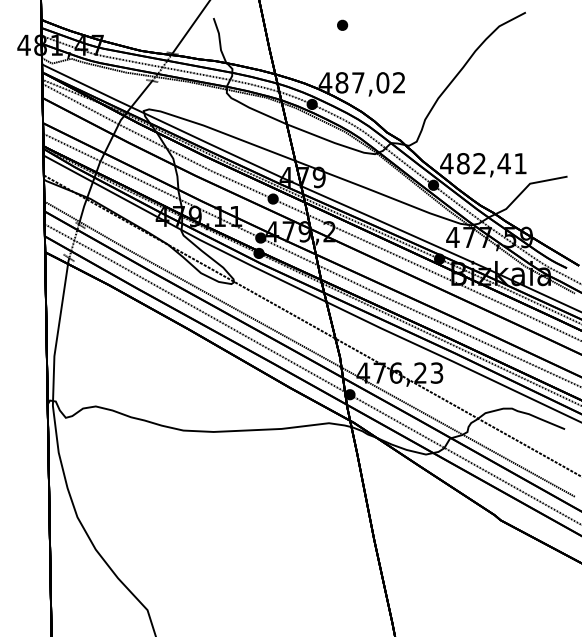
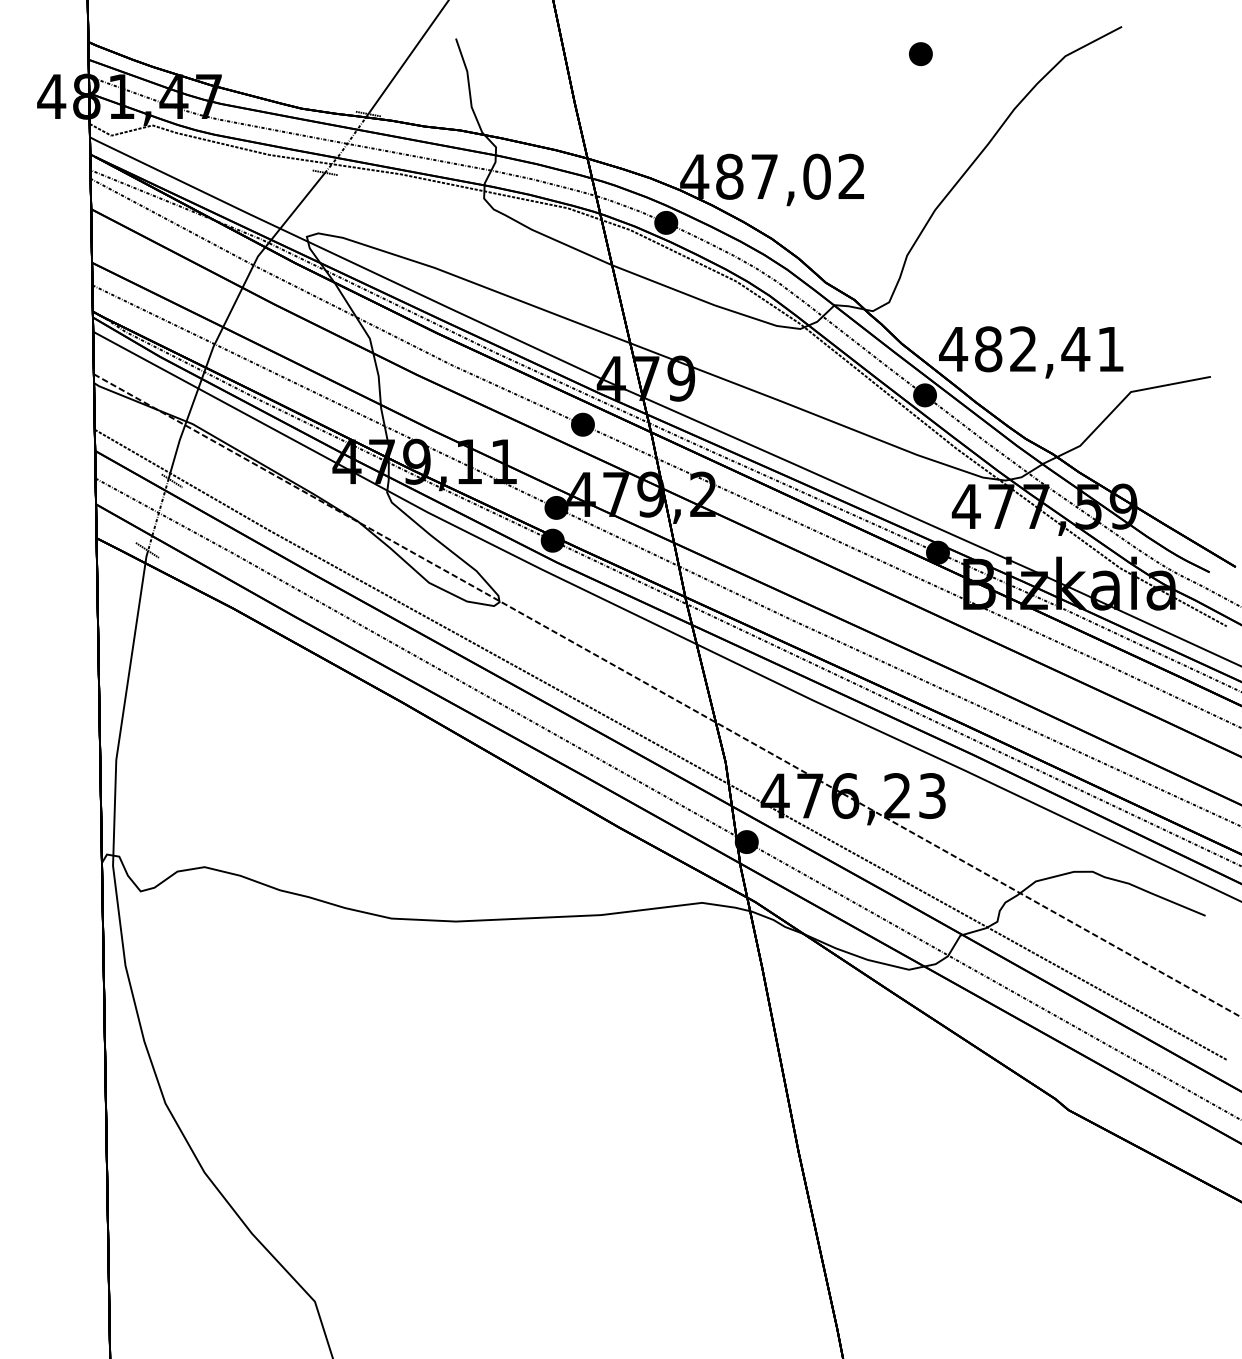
part: (342, 24) -> (920, 52), moved

